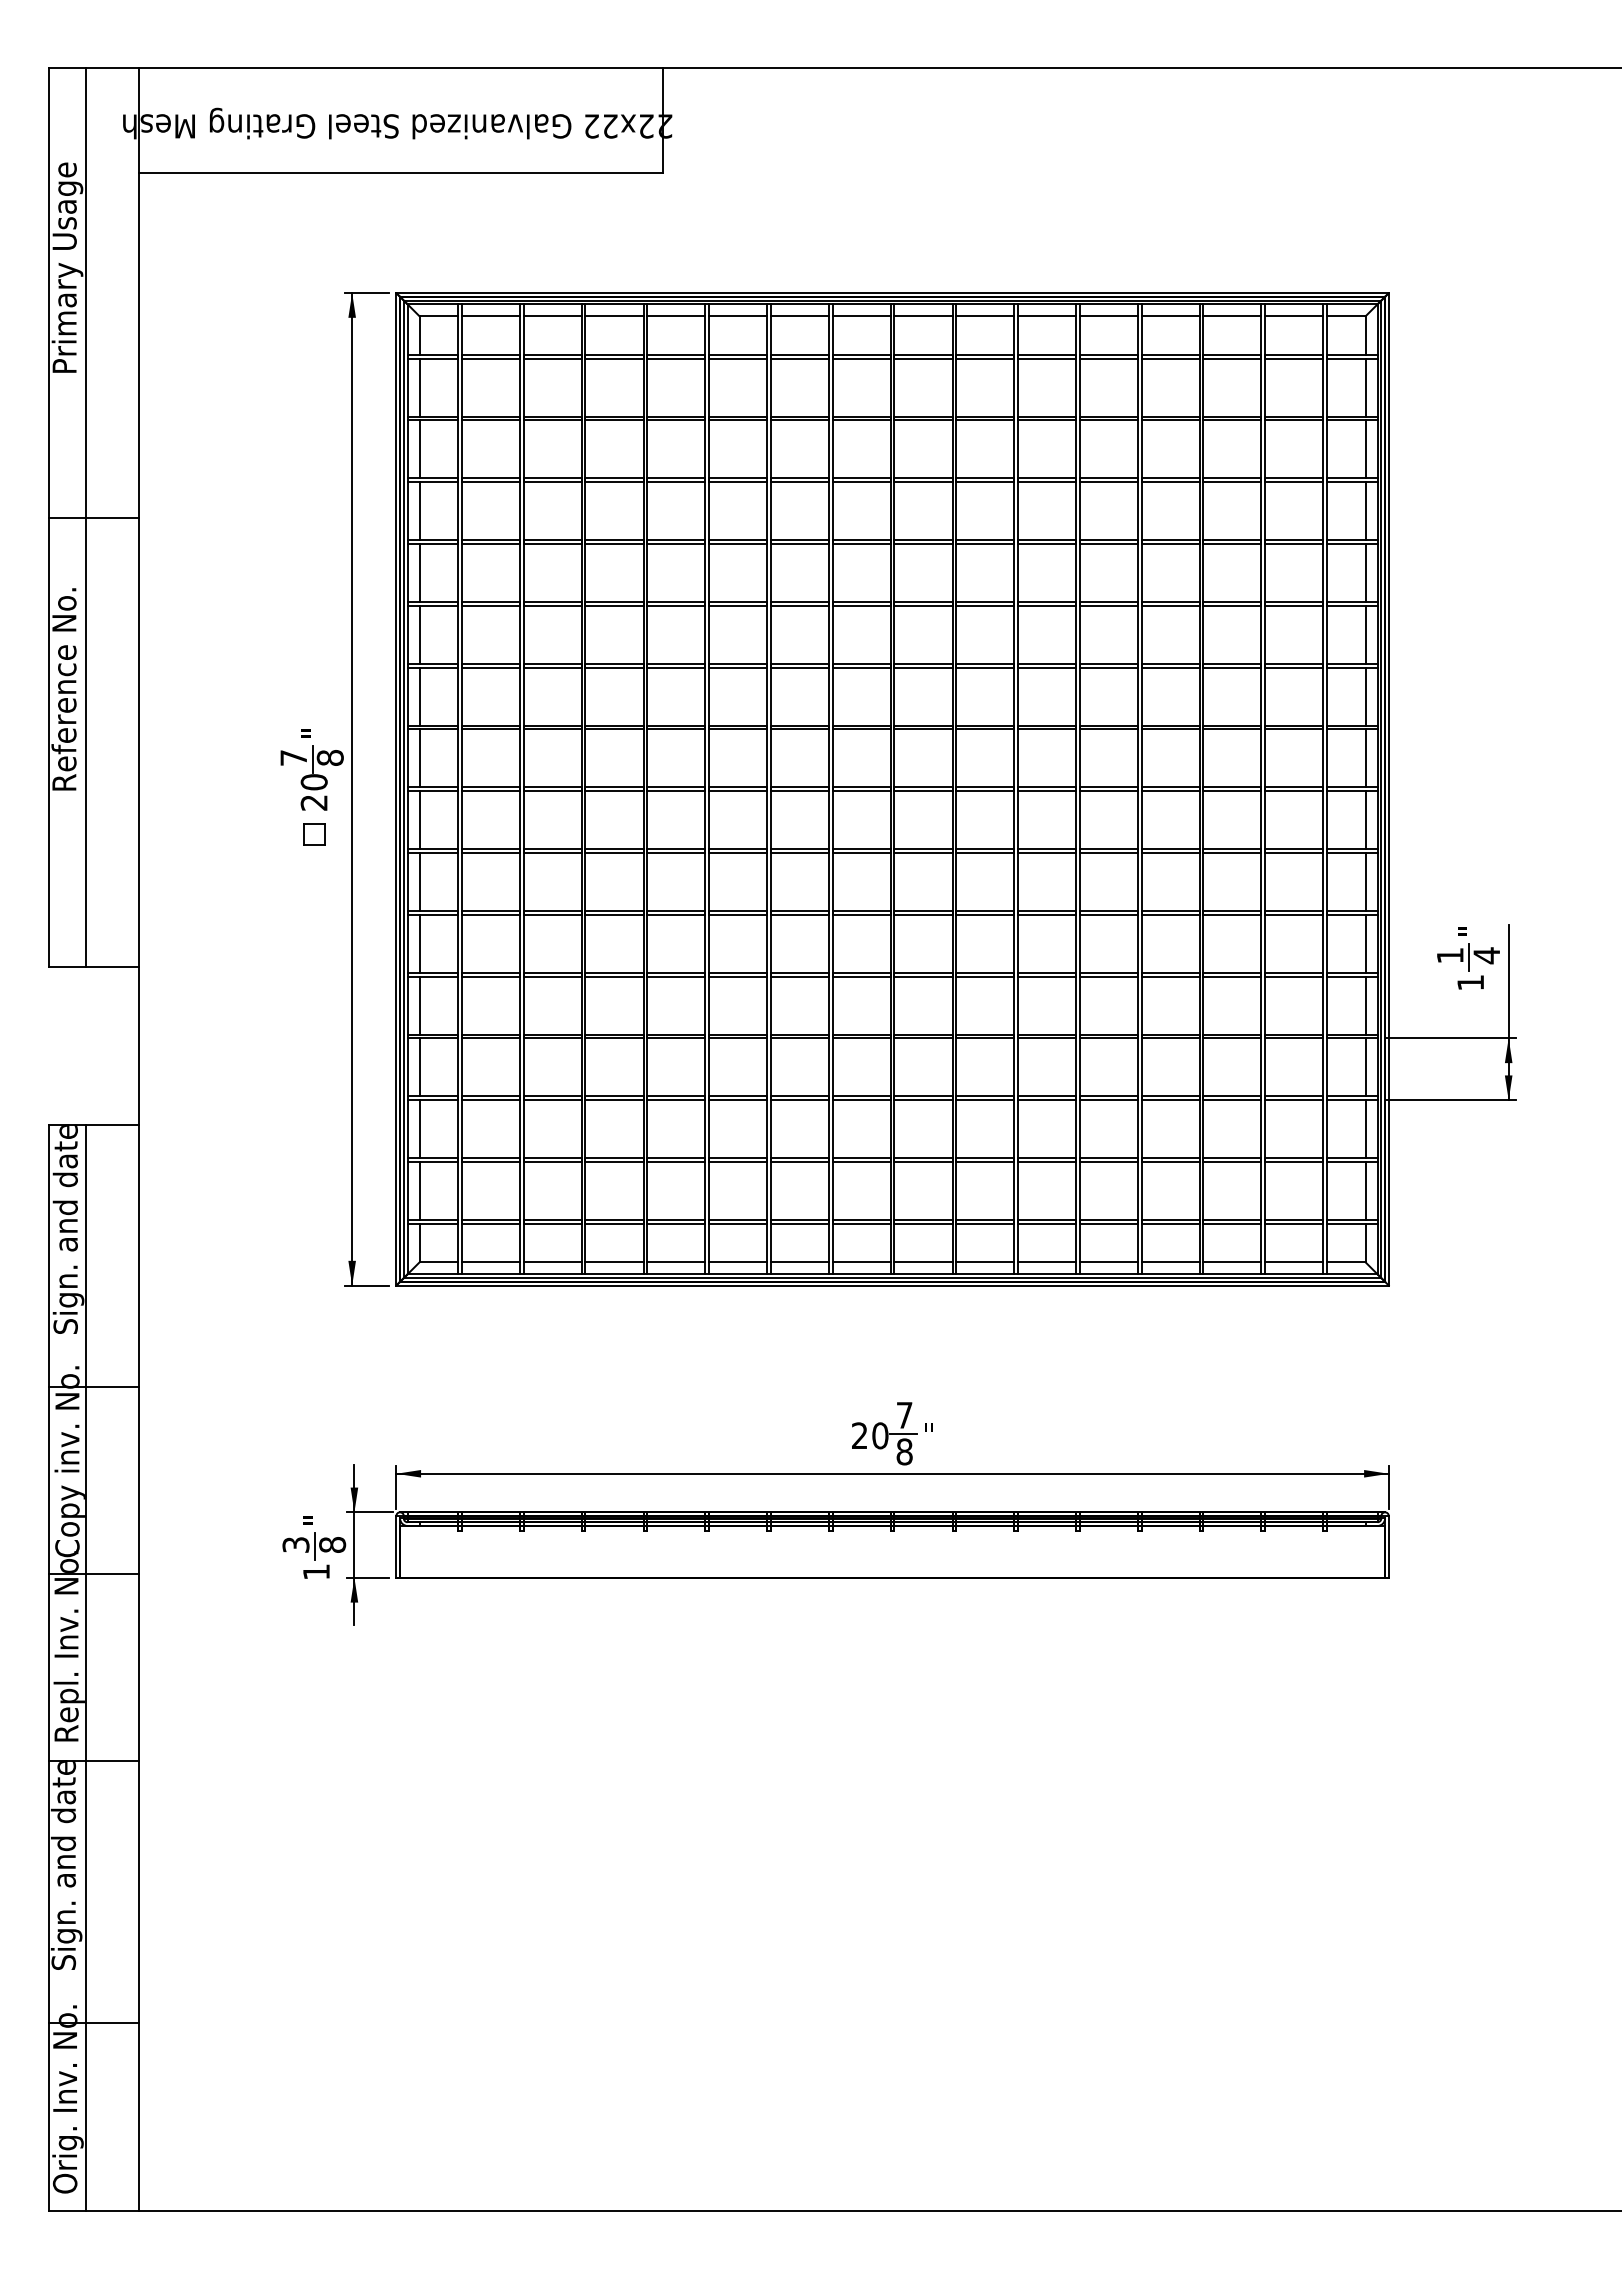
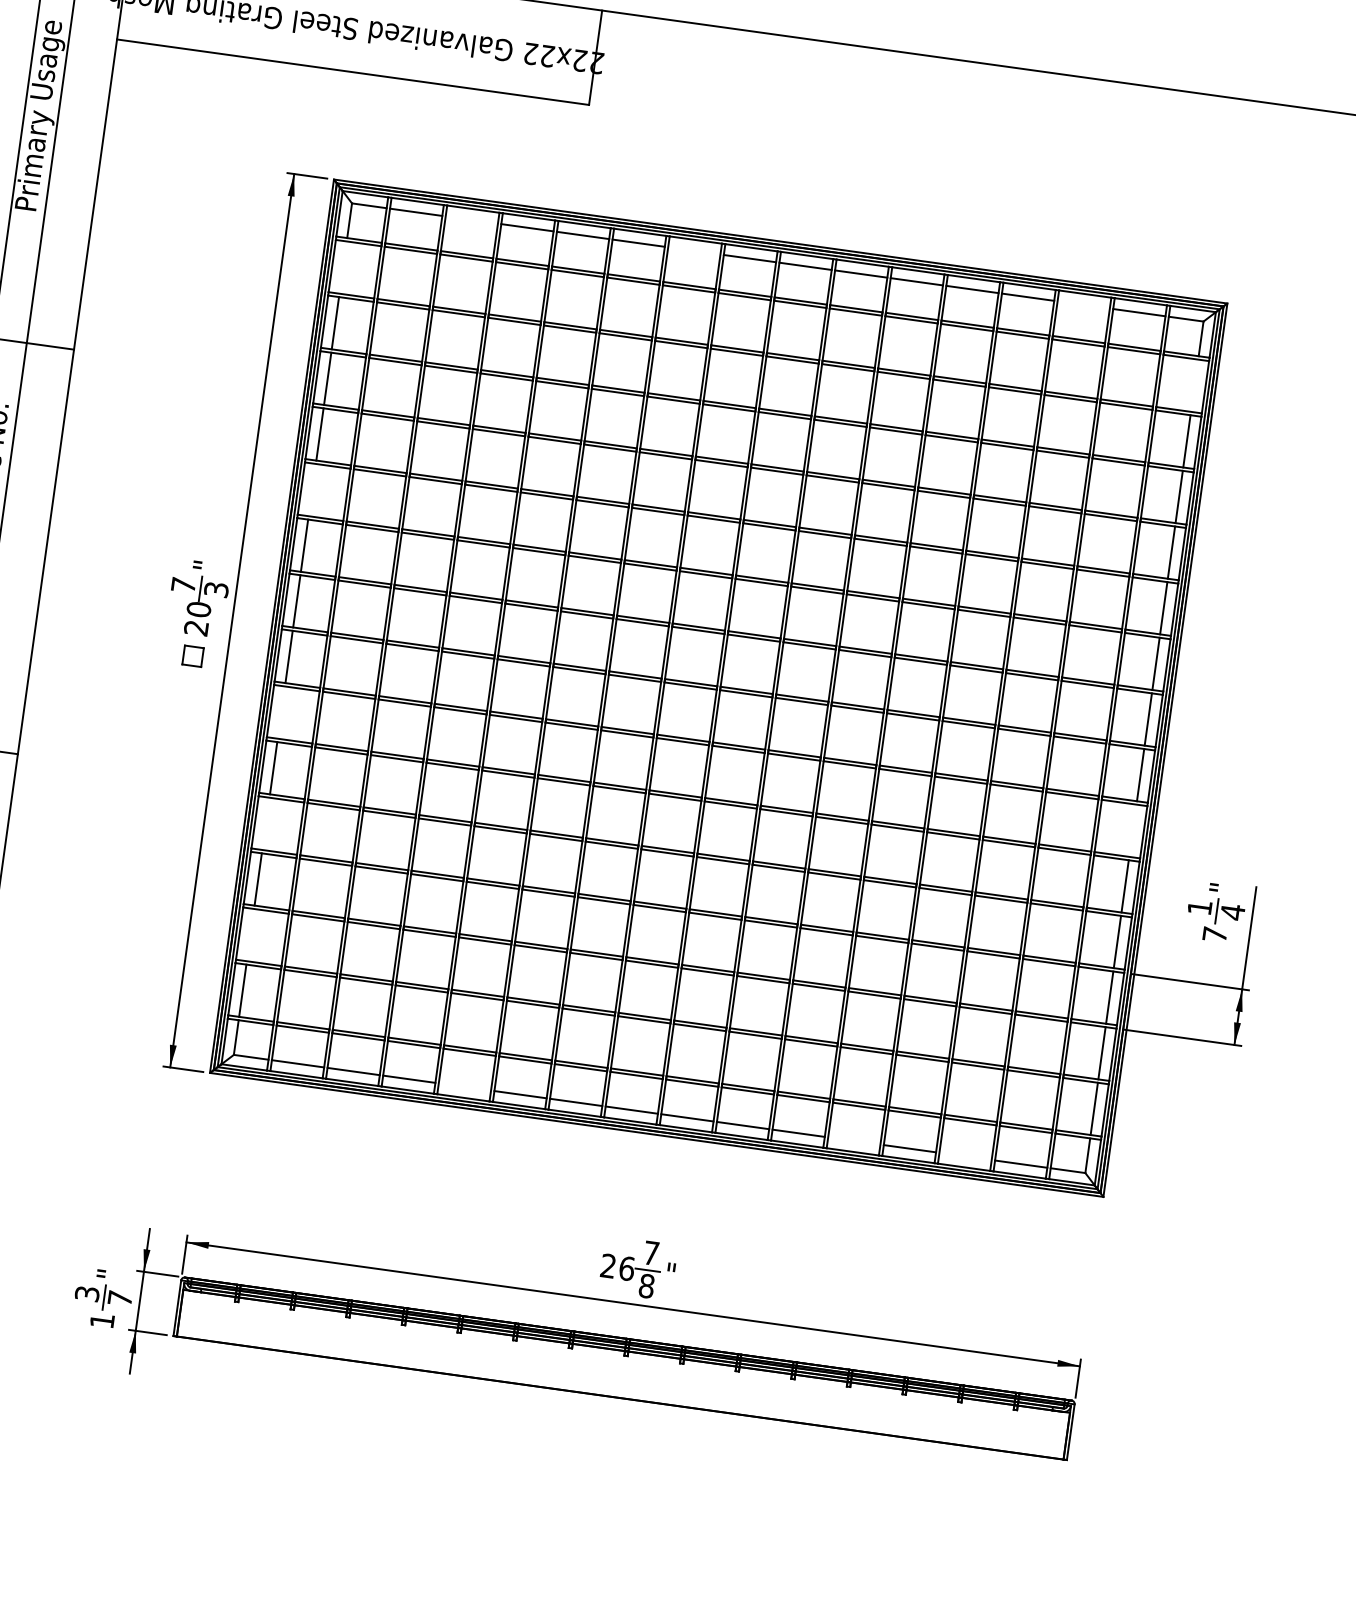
line: (552, 316) -> (471, 220), removed
line: (799, 316) -> (693, 250), removed
line: (1232, 316) -> (1083, 305), removed
line: (419, 387) -> (343, 267), removed
line: (1365, 387) -> (1194, 385), removed
line: (419, 634) -> (312, 489), removed
text: (329, 757) -> (215, 589), 8 -> 3
line: (419, 882) -> (281, 713), removed
line: (1365, 882) -> (1132, 831), removed
text: (1470, 982) -> (1214, 934), 1 -> 7
line: (419, 1005) -> (265, 823), removed
line: (419, 1129) -> (250, 935), removed
line: (676, 1262) -> (465, 1087), removed
line: (1108, 1262) -> (853, 1141), removed
line: (1232, 1262) -> (965, 1156), removed
text: (880, 1435) -> (627, 1268), 20 -> 26
text: (332, 1544) -> (120, 1298), 8 -> 7

